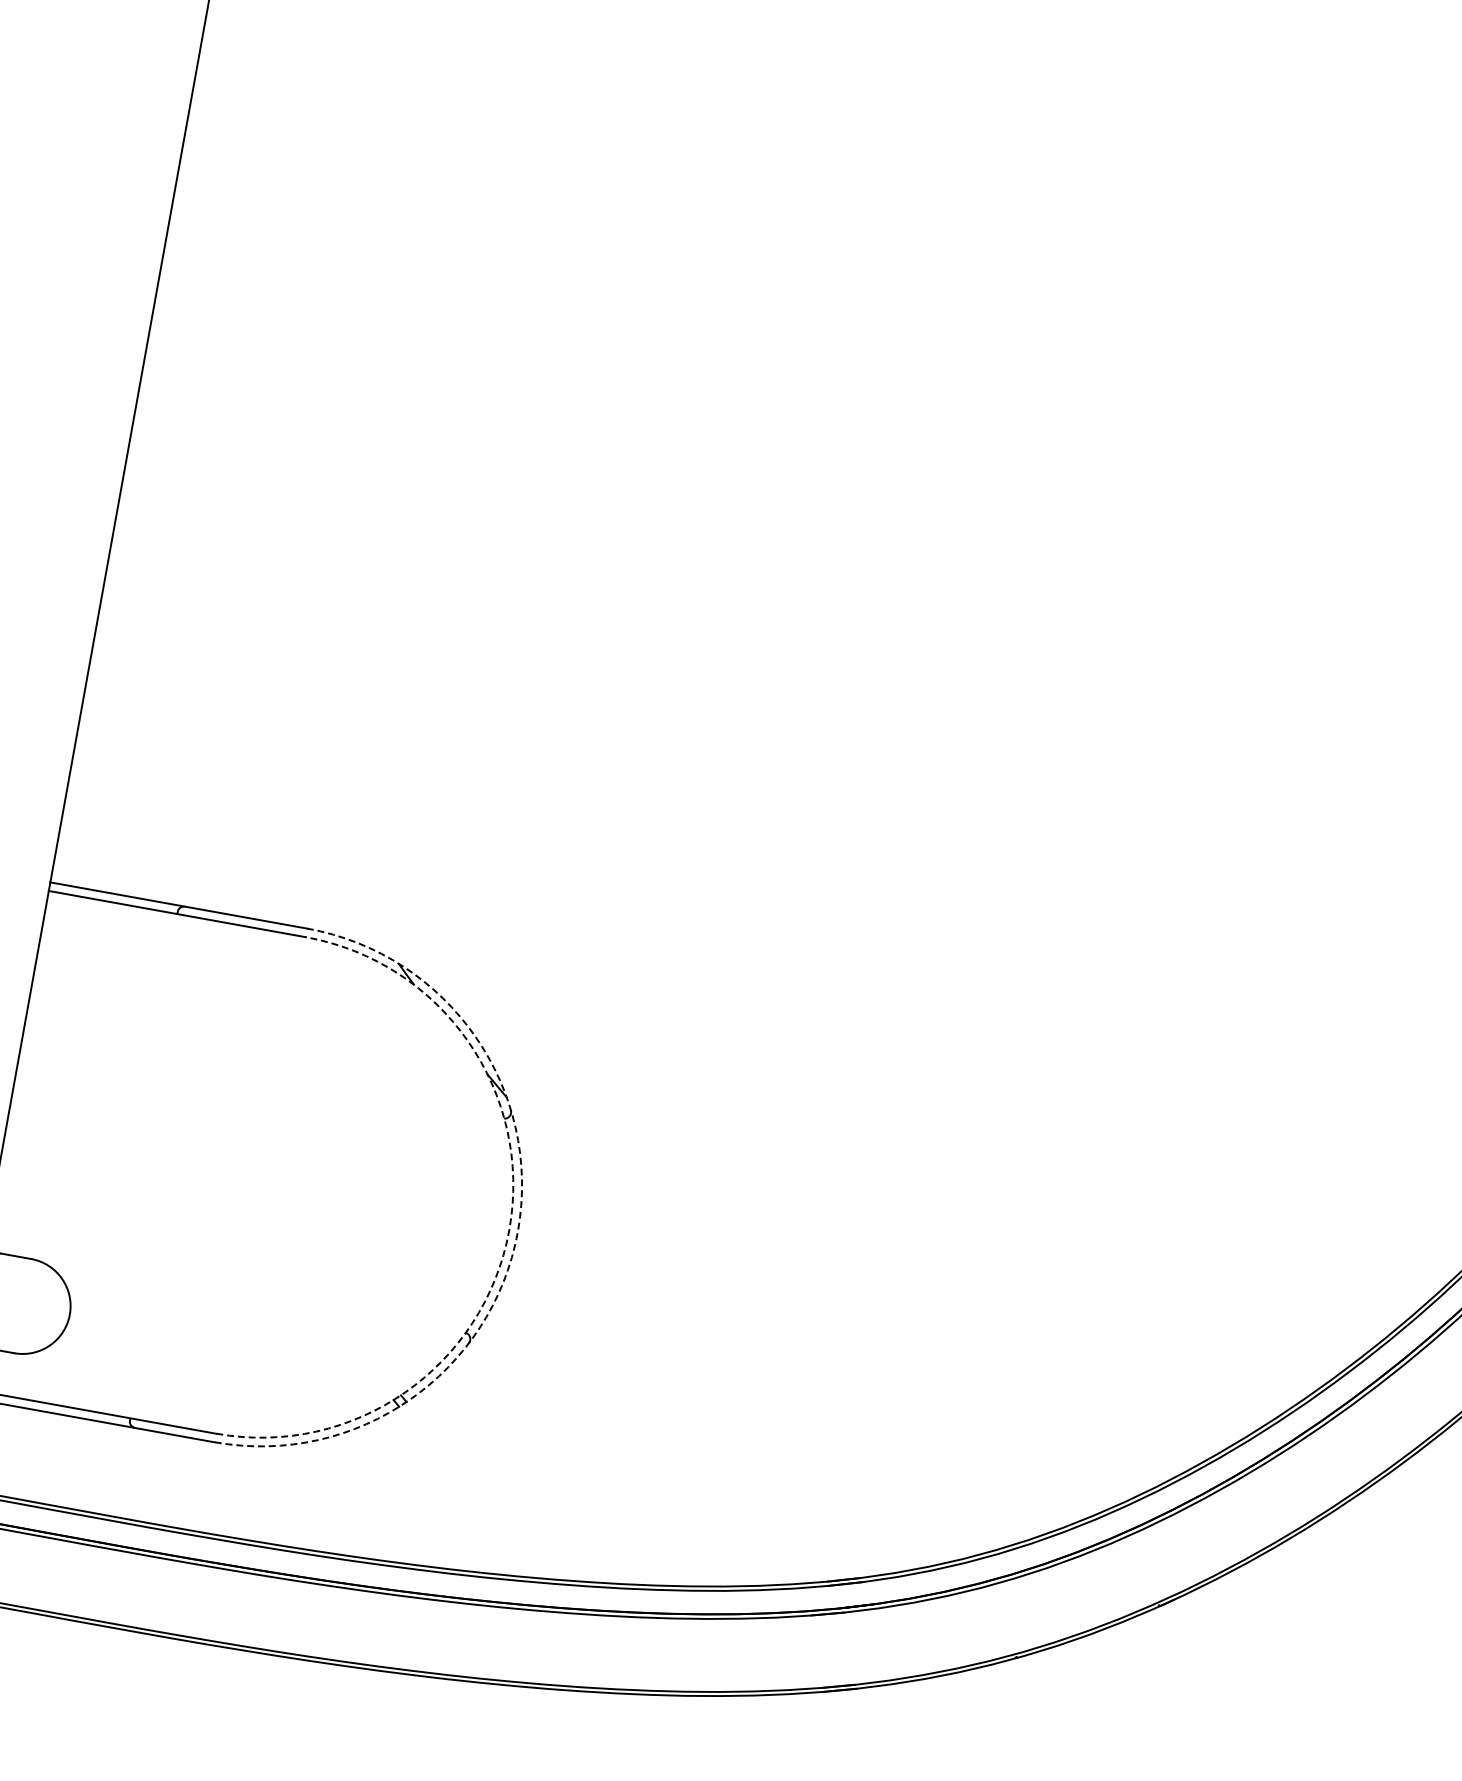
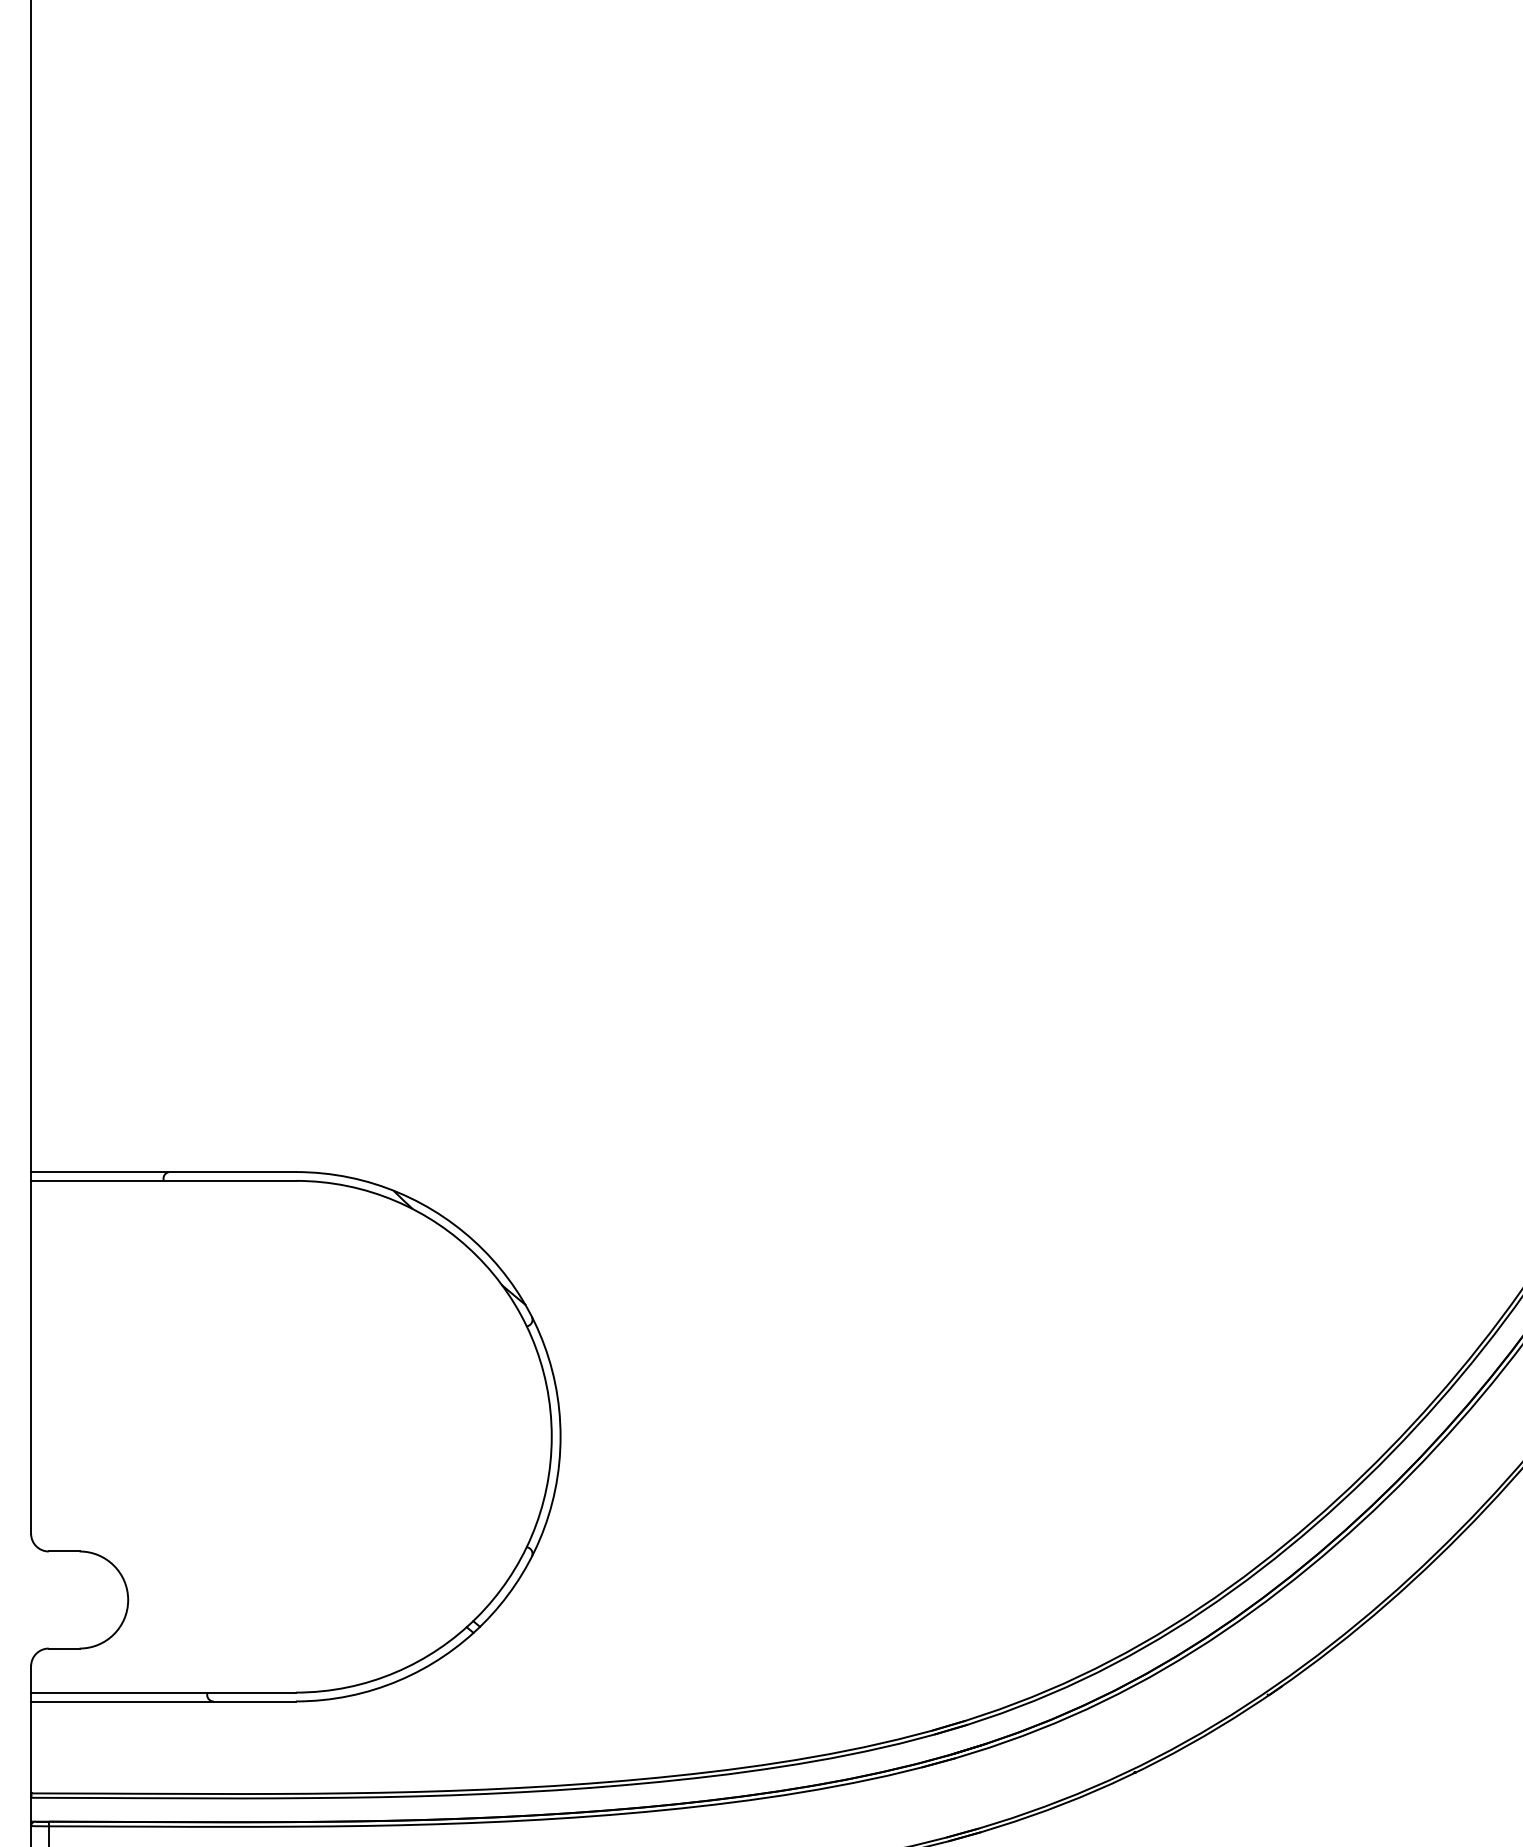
arc: (509, 1229) -> (551, 1436), dashed -> solid
arc: (517, 1231) -> (560, 1436), dashed -> solid

